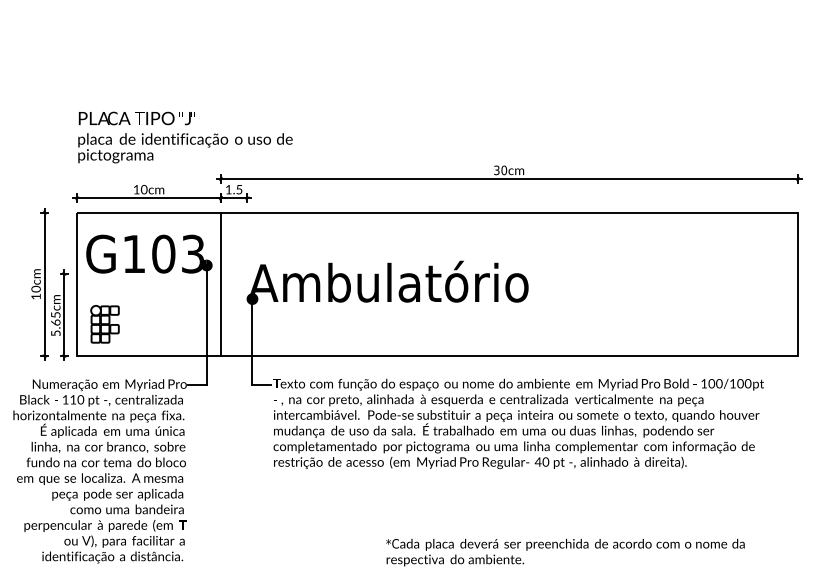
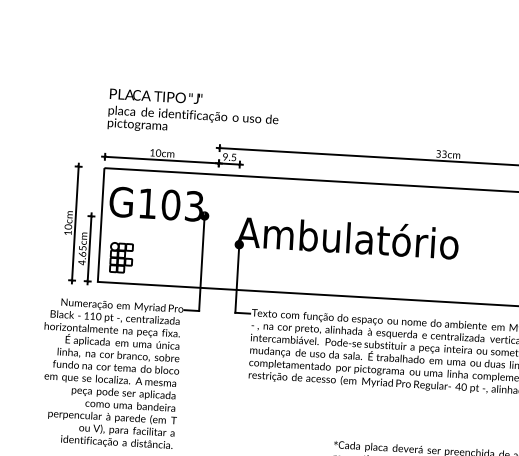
text: (504, 170) -> (444, 154), 30 -> 33
text: (228, 189) -> (225, 156), 1.5 -> 9.5
line: (220, 284) -> (214, 231), removed
text: (55, 333) -> (81, 262), 5 -> 4

